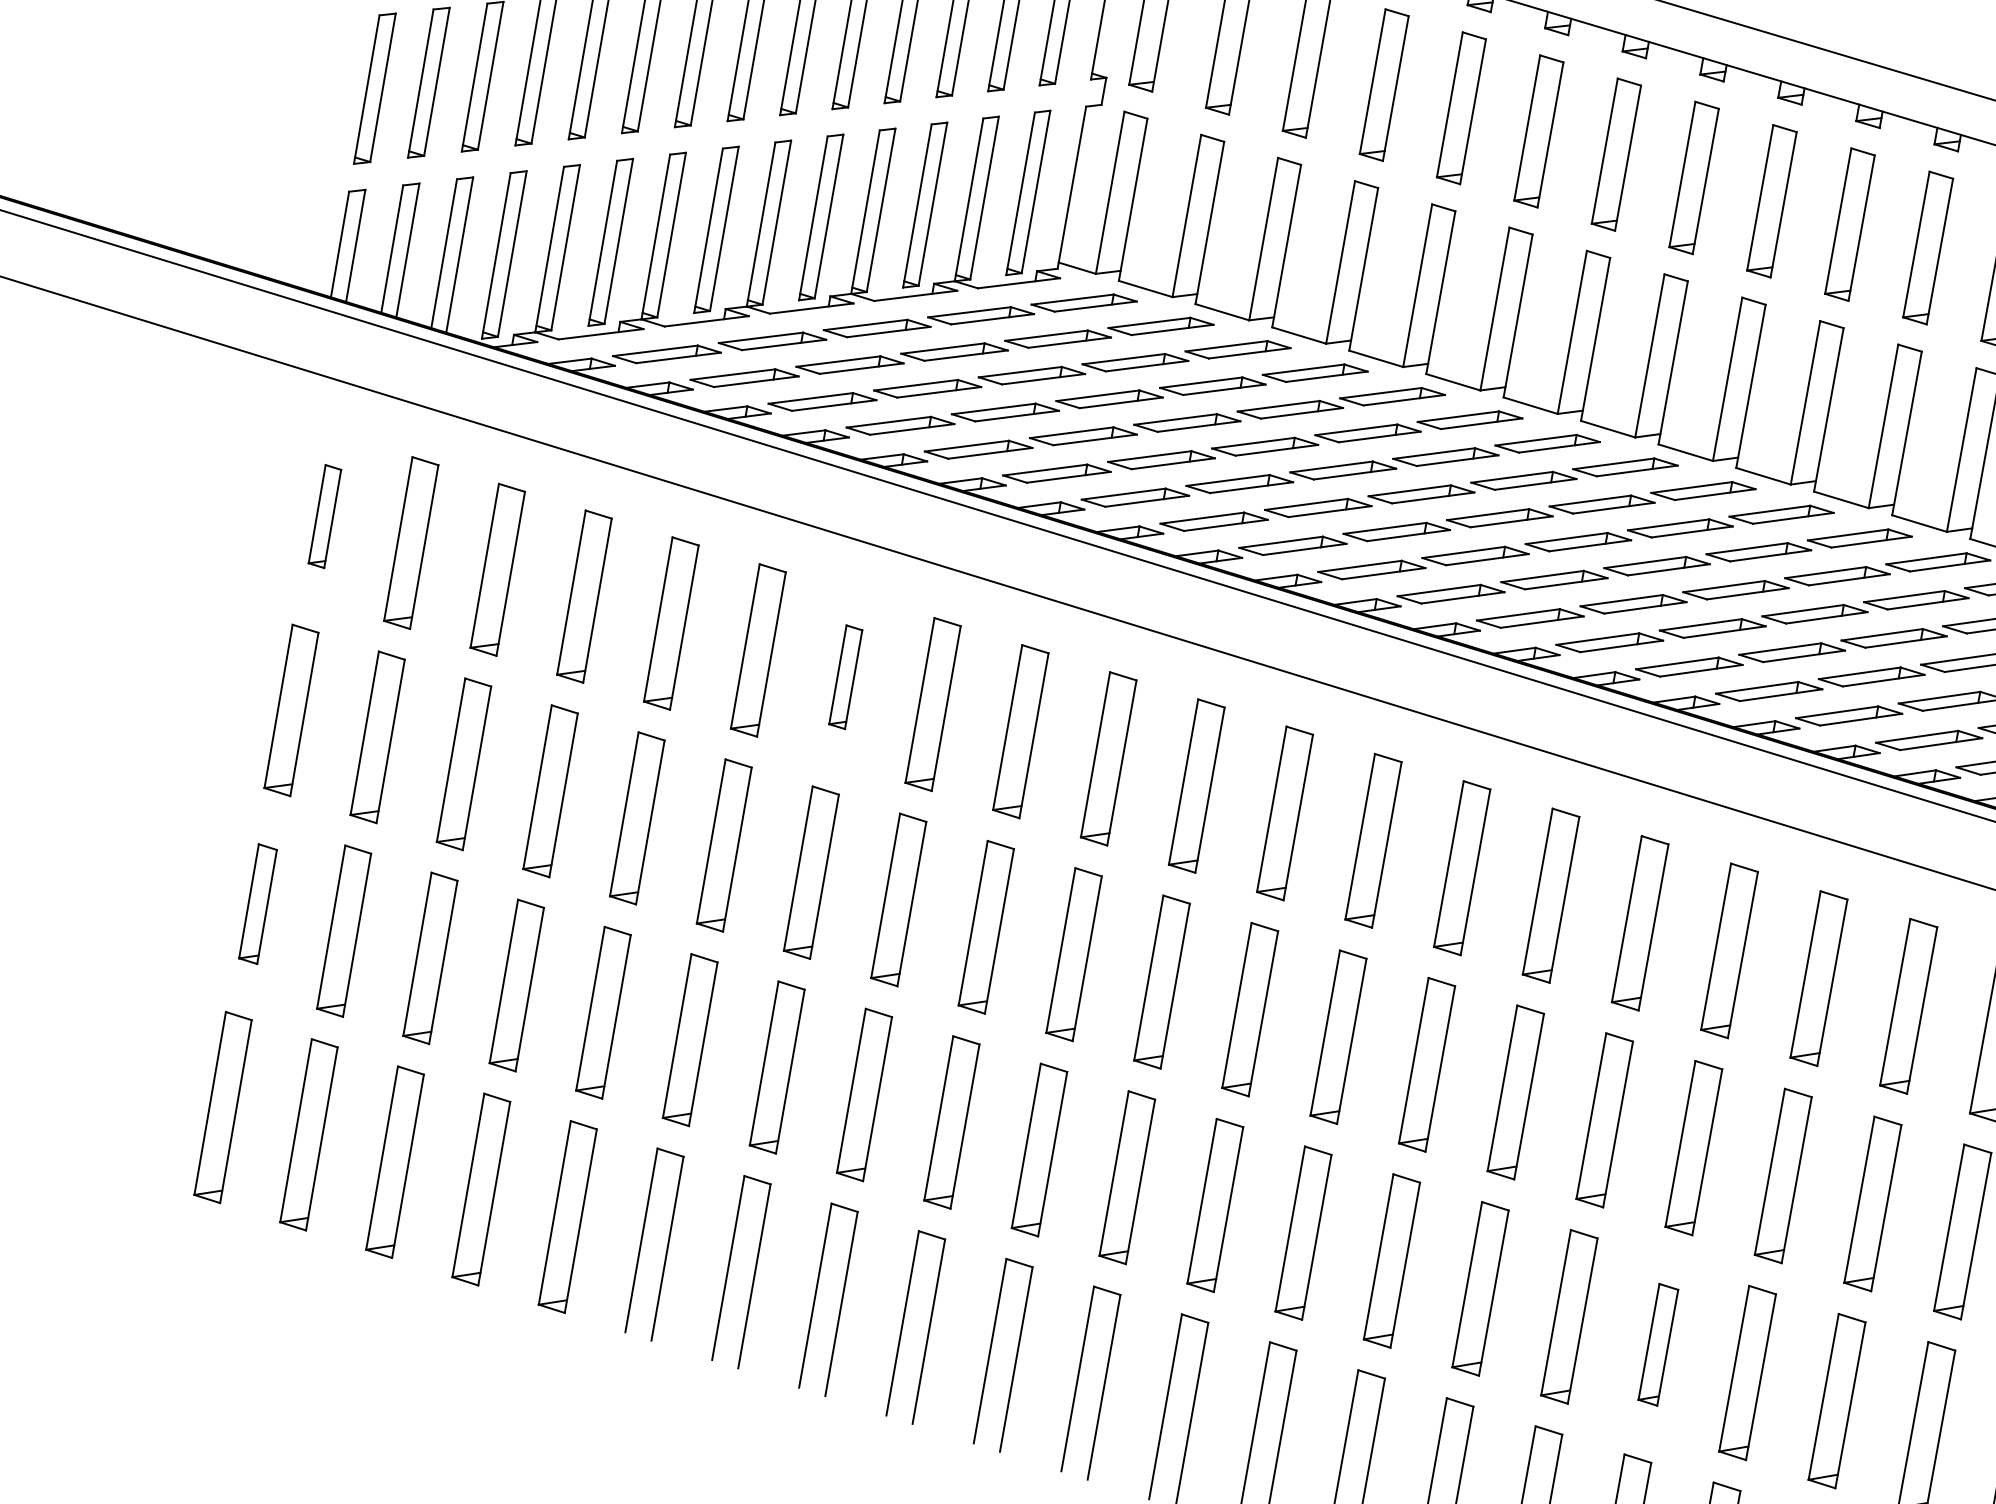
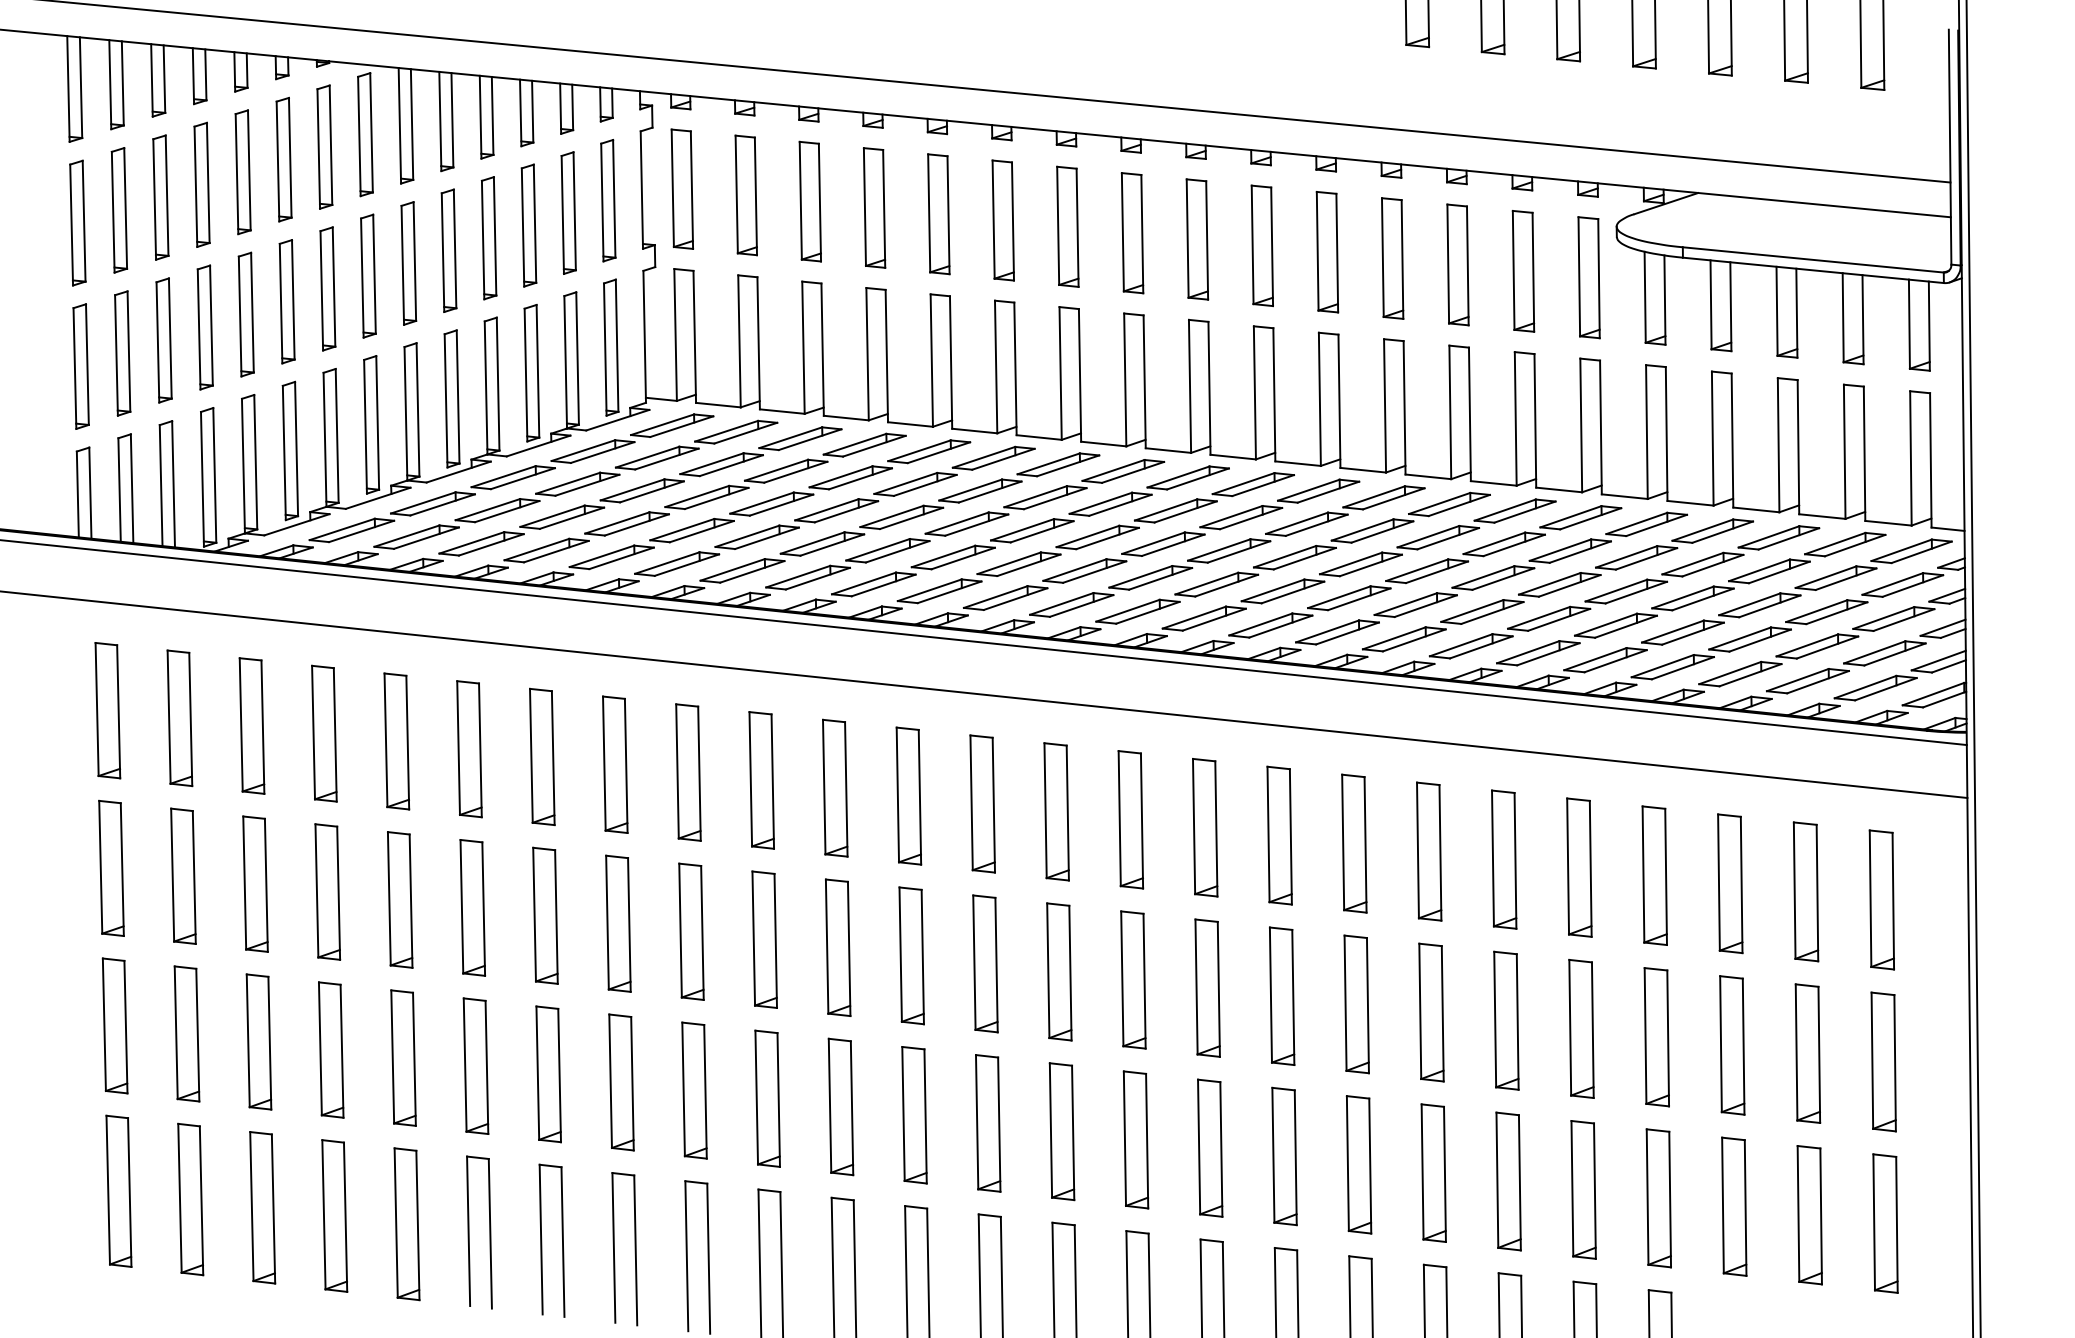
part: (324, 516) -> (107, 710), size x1.67
part: (845, 676) -> (542, 756), size x1.67
part: (257, 903) -> (114, 1025), size x1.43
part: (1658, 1344) -> (1284, 1156), size x1.43

